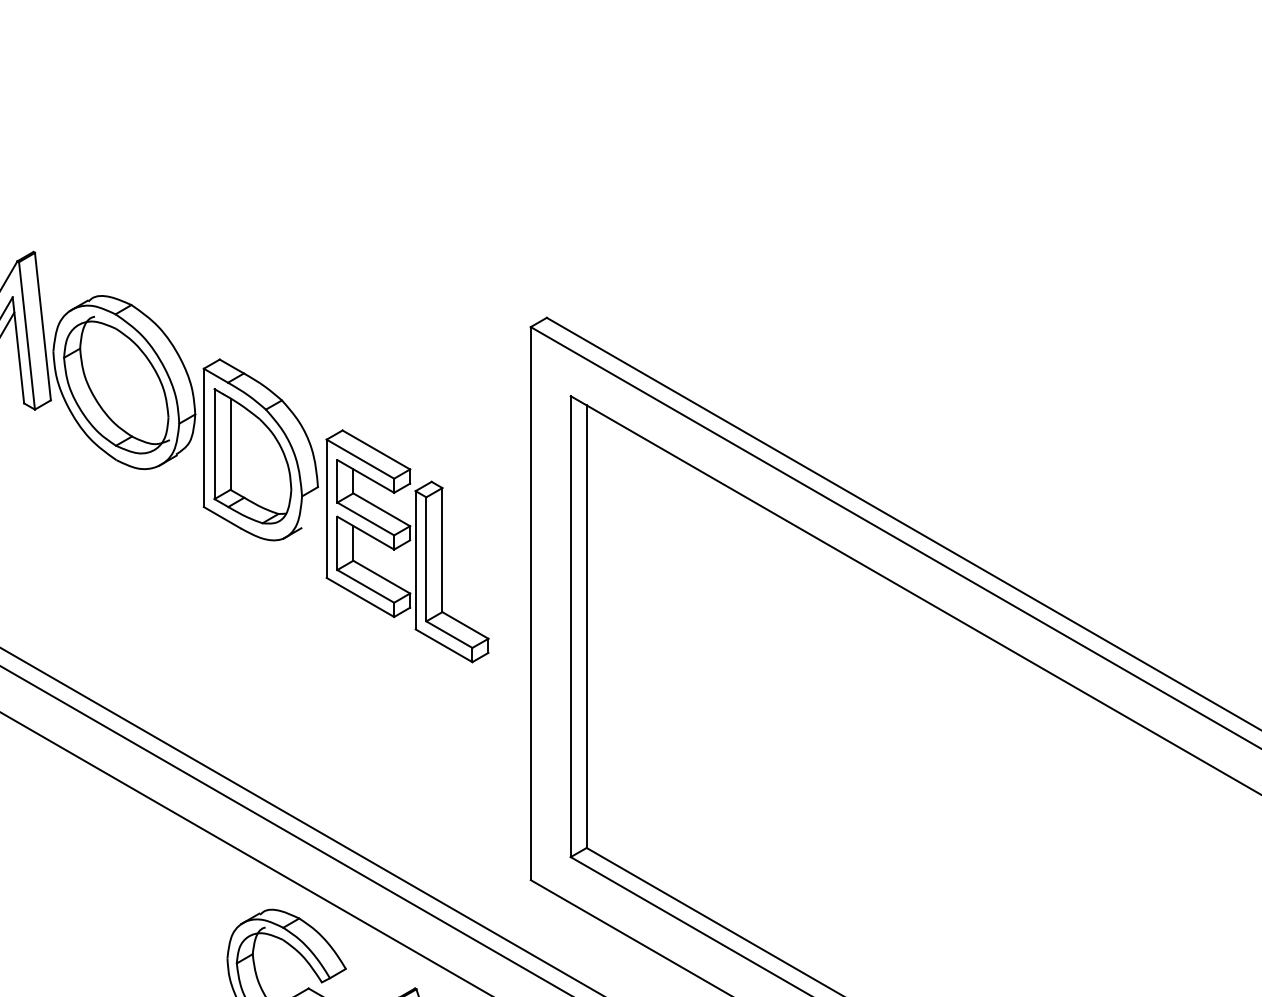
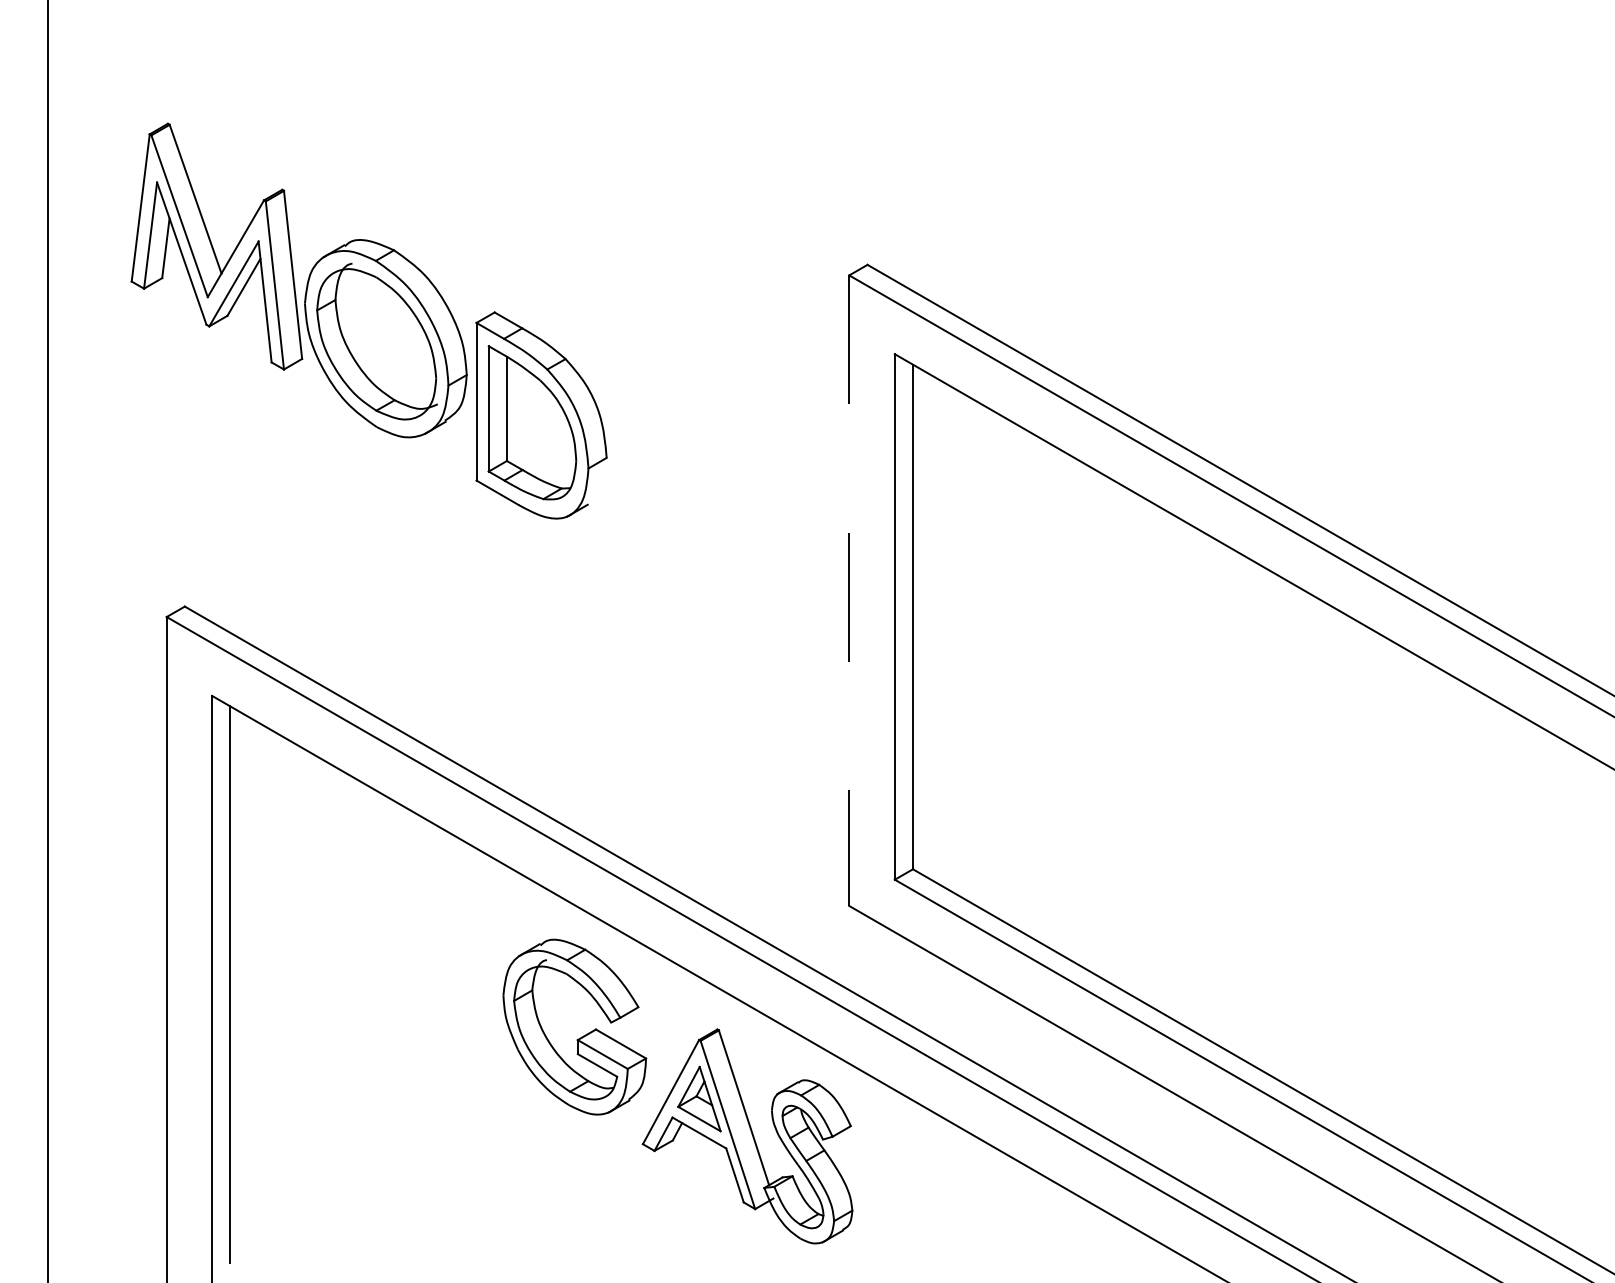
part: (407, 546) -> (708, 525), removed
line: (530, 604) -> (849, 591), solid -> dashed

